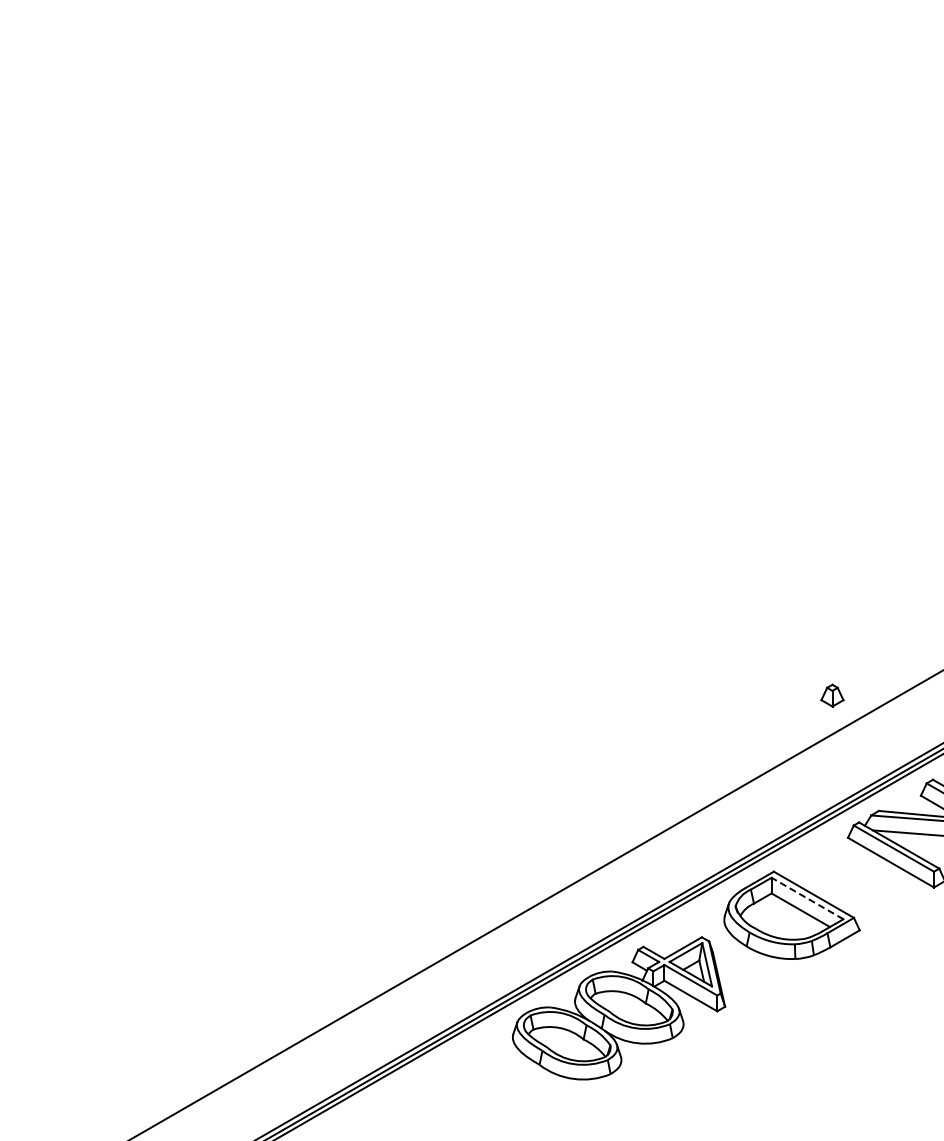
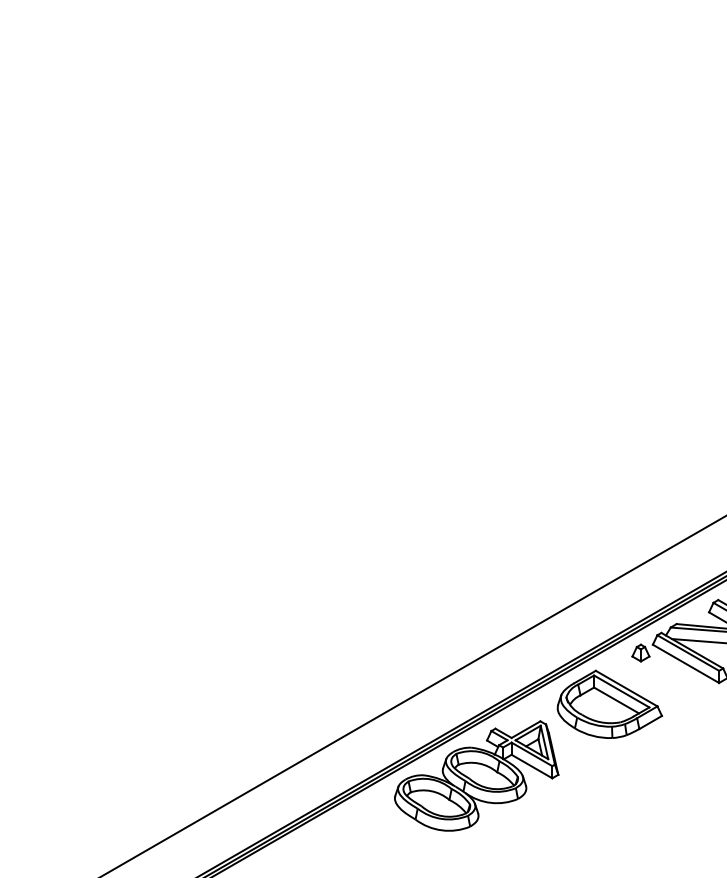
part: (832, 695) -> (640, 652), moved
line: (807, 898) -> (621, 691), dashed -> solid

